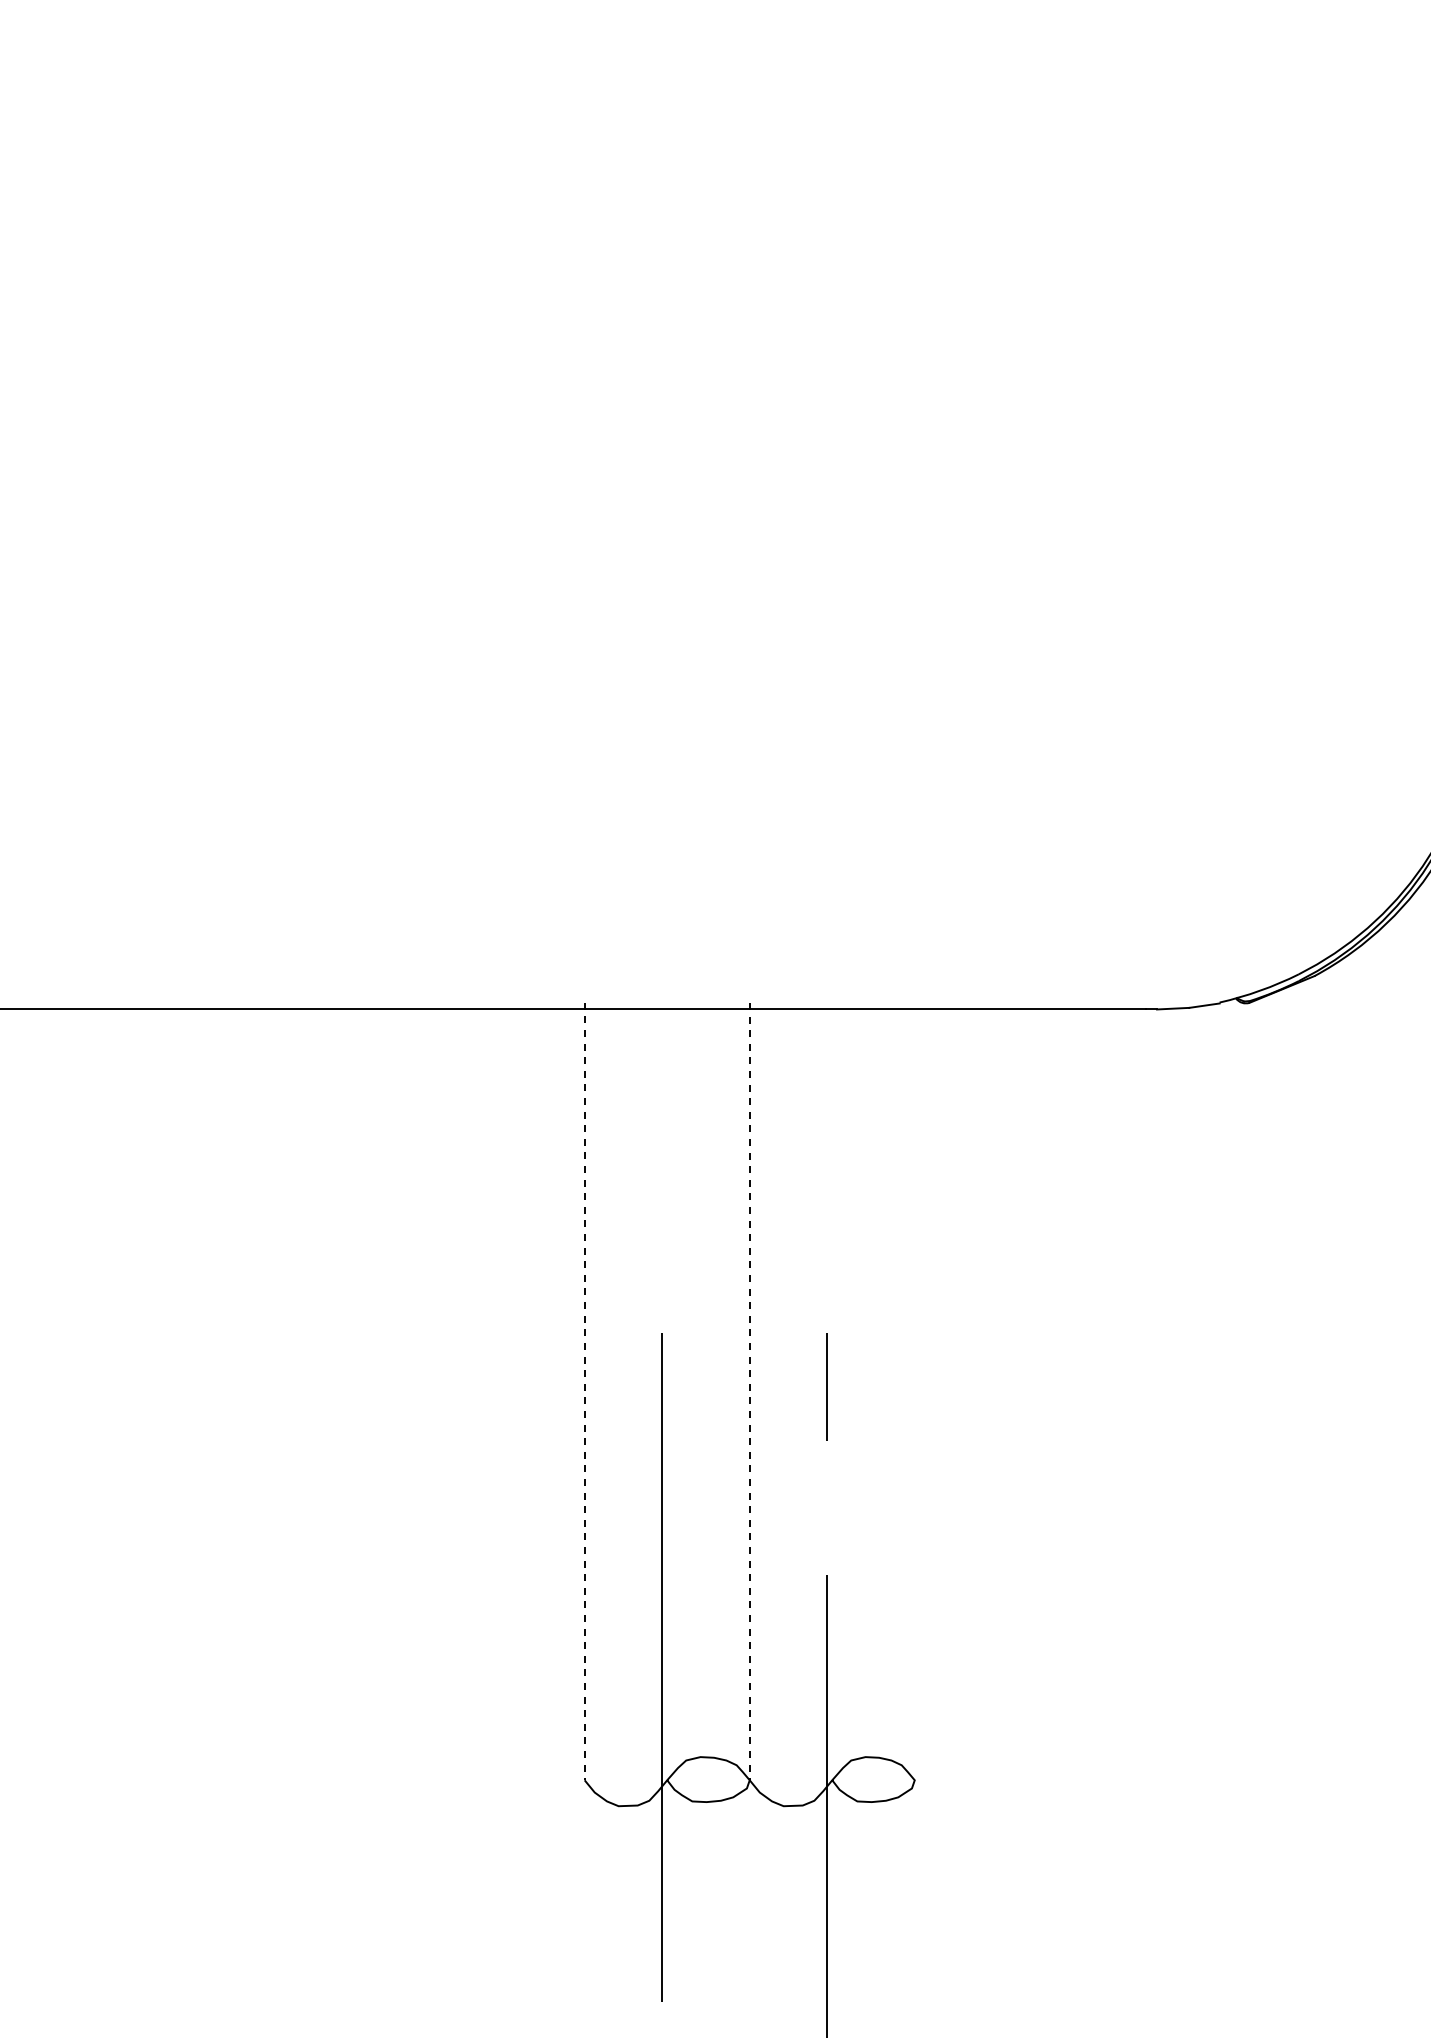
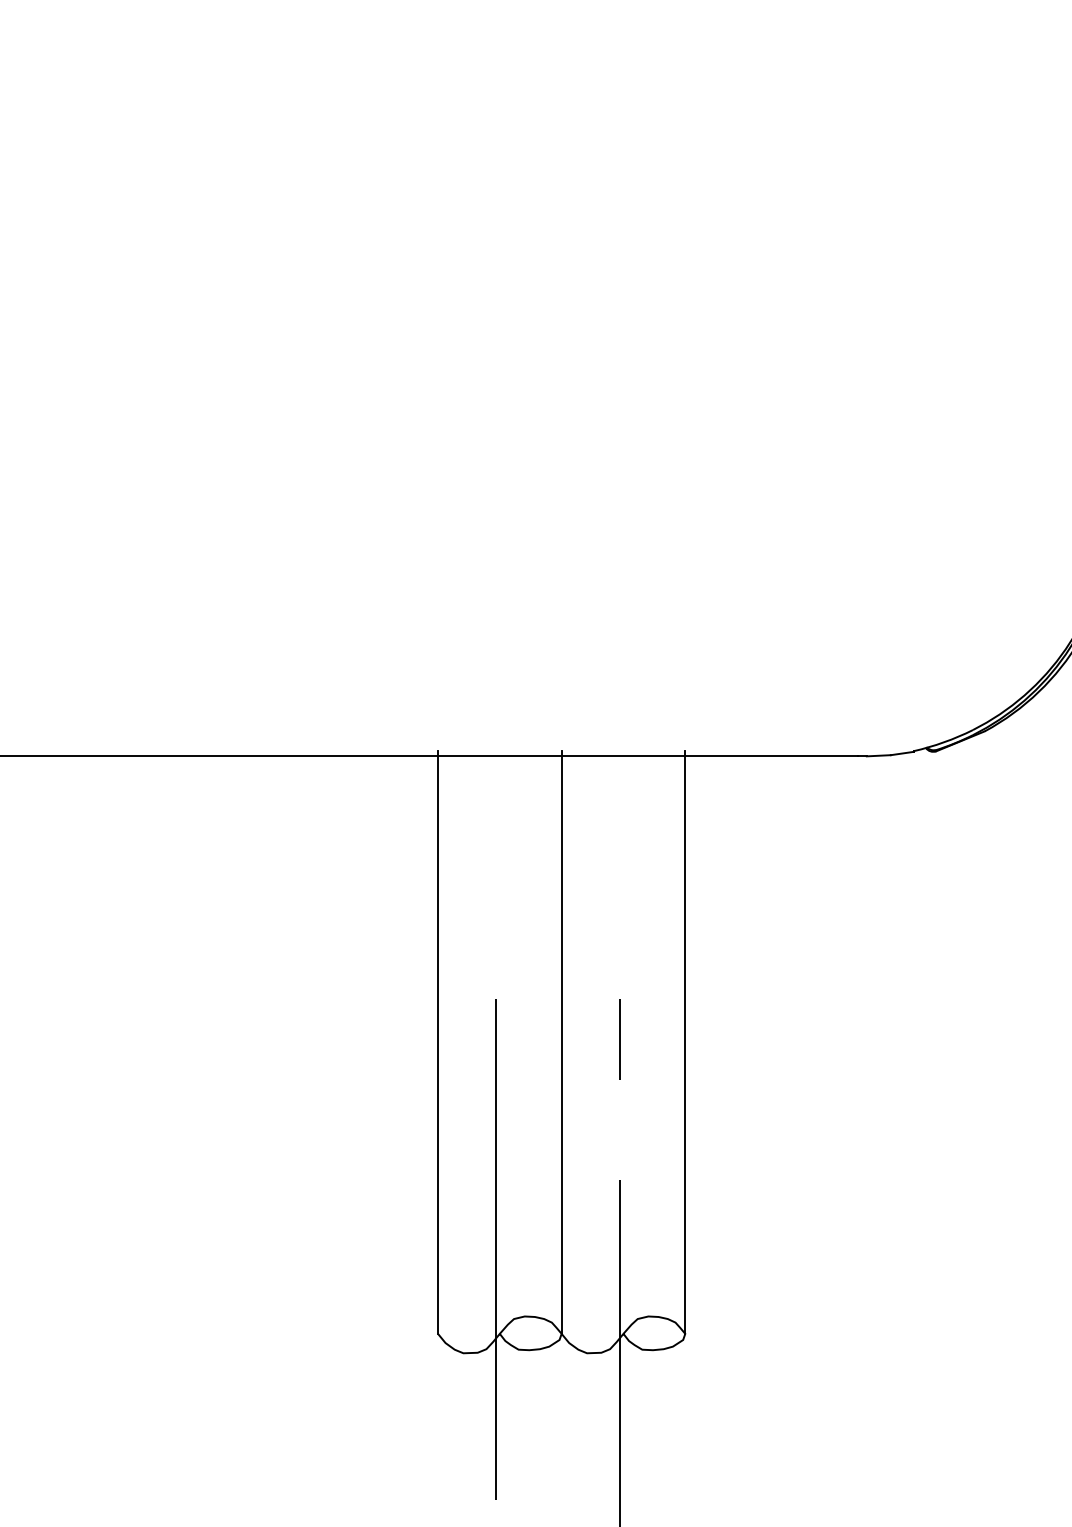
line: (584, 1391) -> (437, 1042), dashed -> solid
line: (749, 1391) -> (561, 1042), dashed -> solid
line: (914, 1391) -> (685, 1042), added

